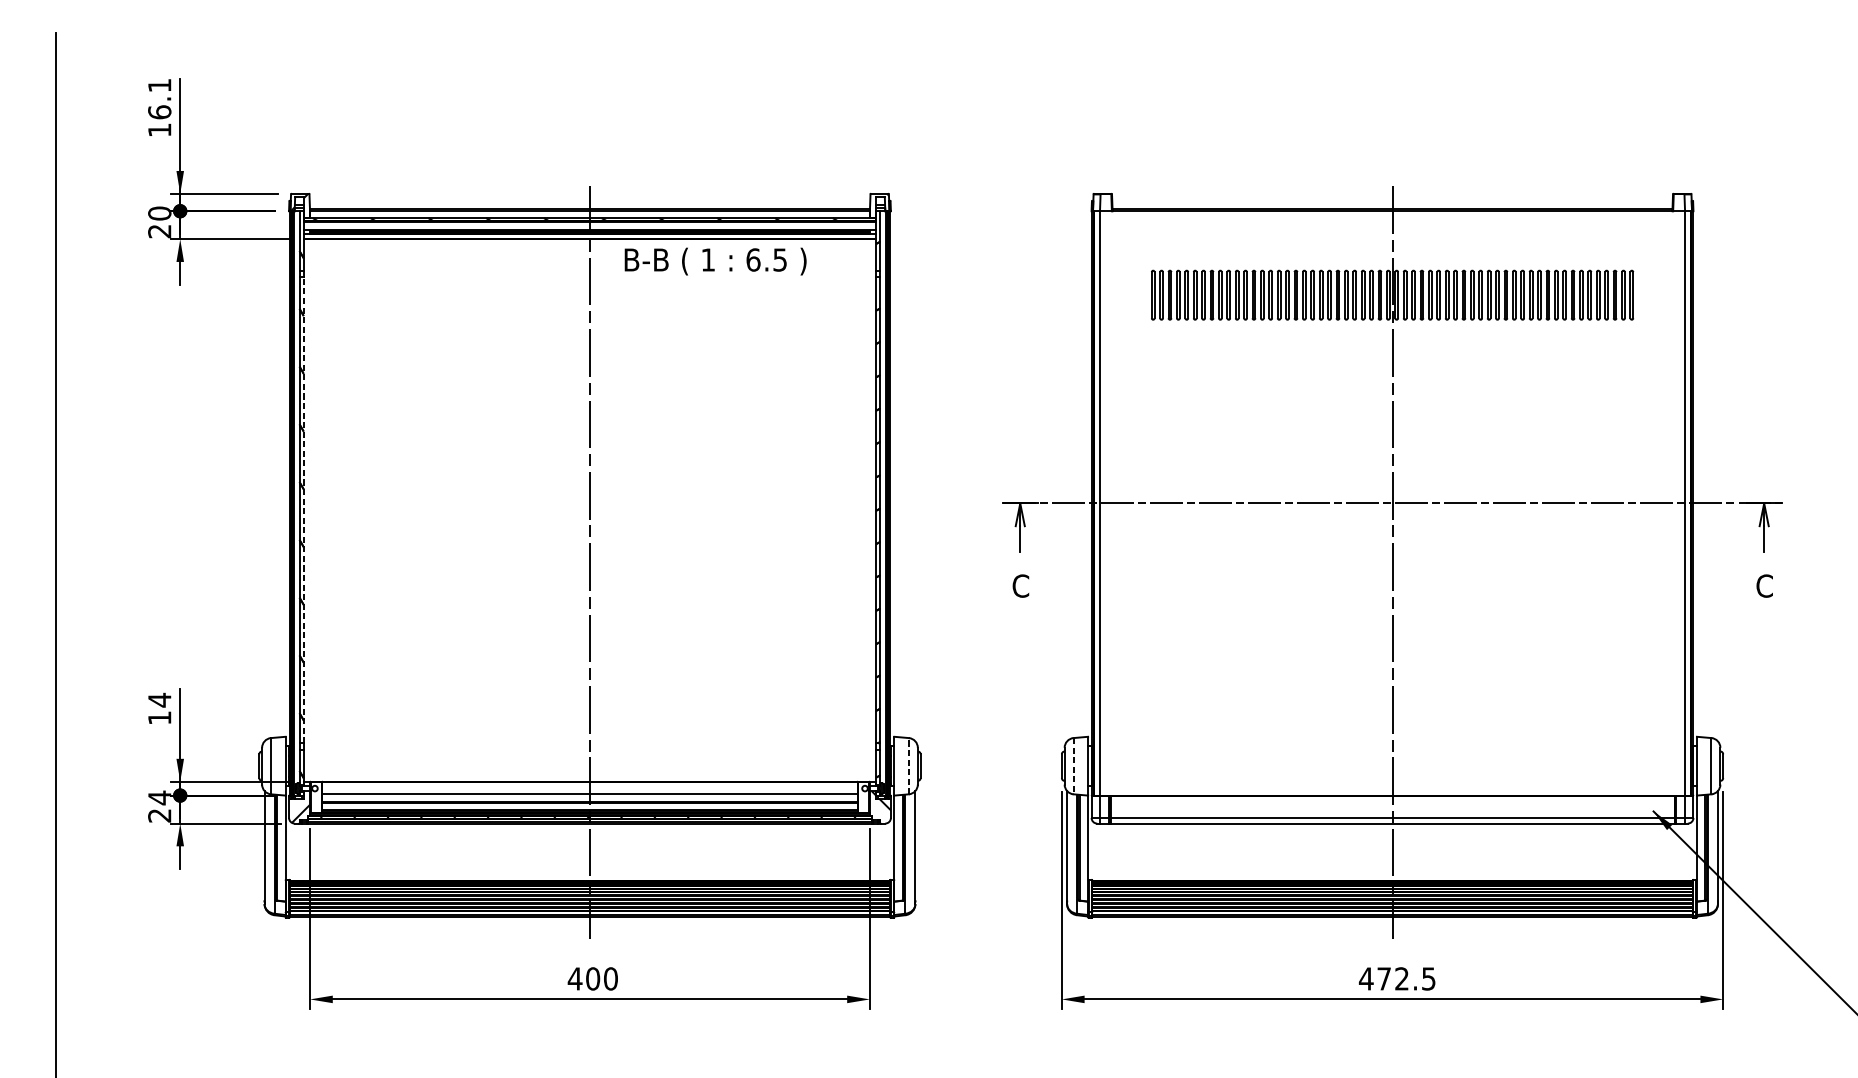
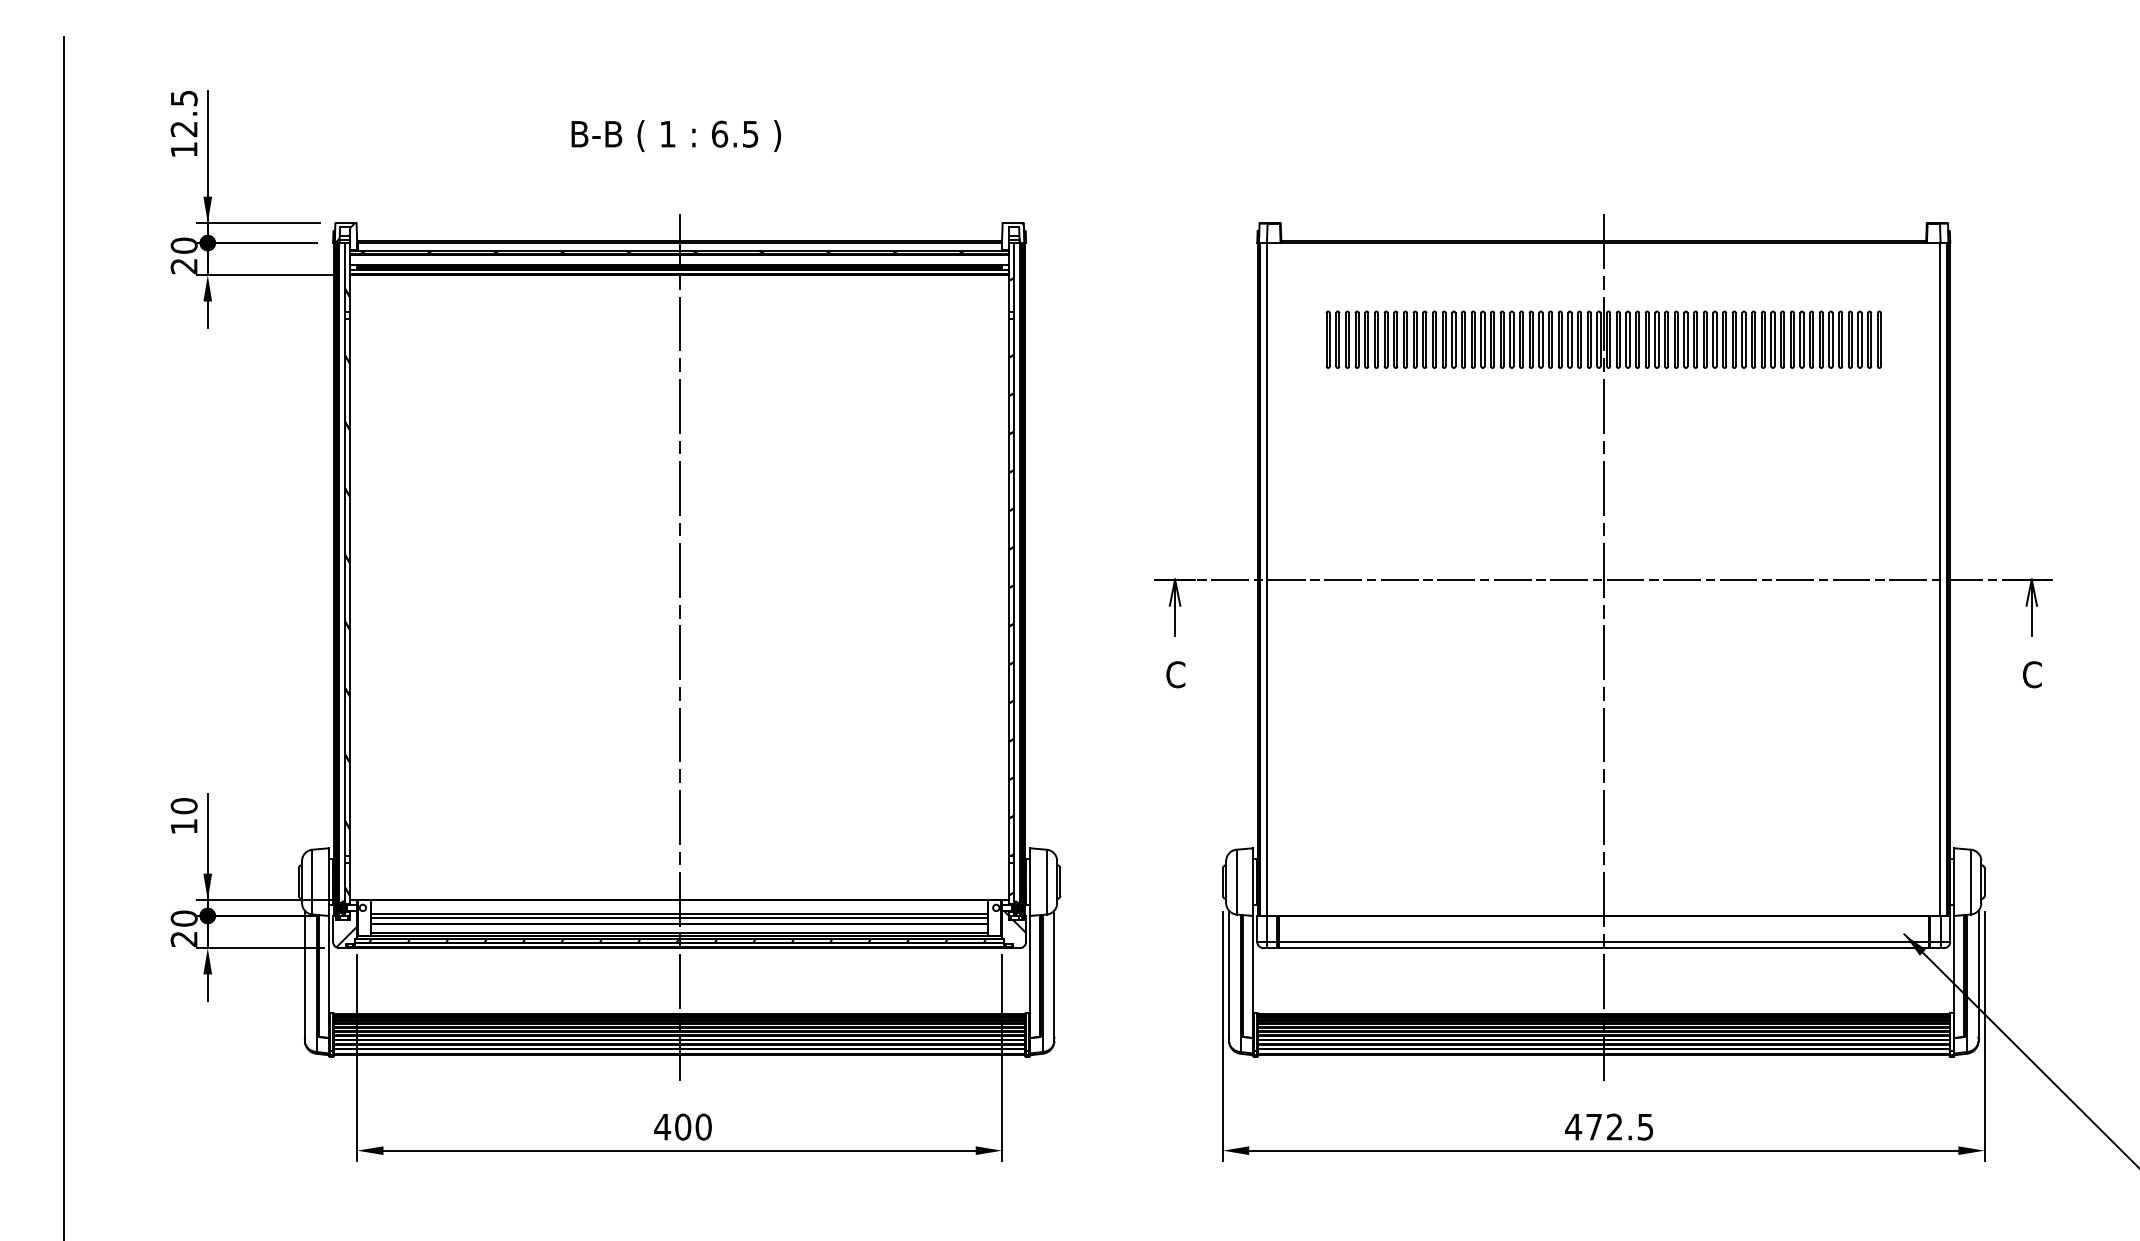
text: (159, 99) -> (183, 114), 16.1 -> 12.5
text: (714, 261) -> (675, 135), moved
line: (304, 510) -> (350, 587), dashed -> solid
text: (159, 699) -> (183, 805), 14 -> 10
line: (908, 765) -> (1046, 881), dashed -> solid
line: (1073, 766) -> (1236, 882), dashed -> solid
line: (589, 796) -> (679, 917), added
text: (159, 797) -> (183, 918), 24 -> 20

